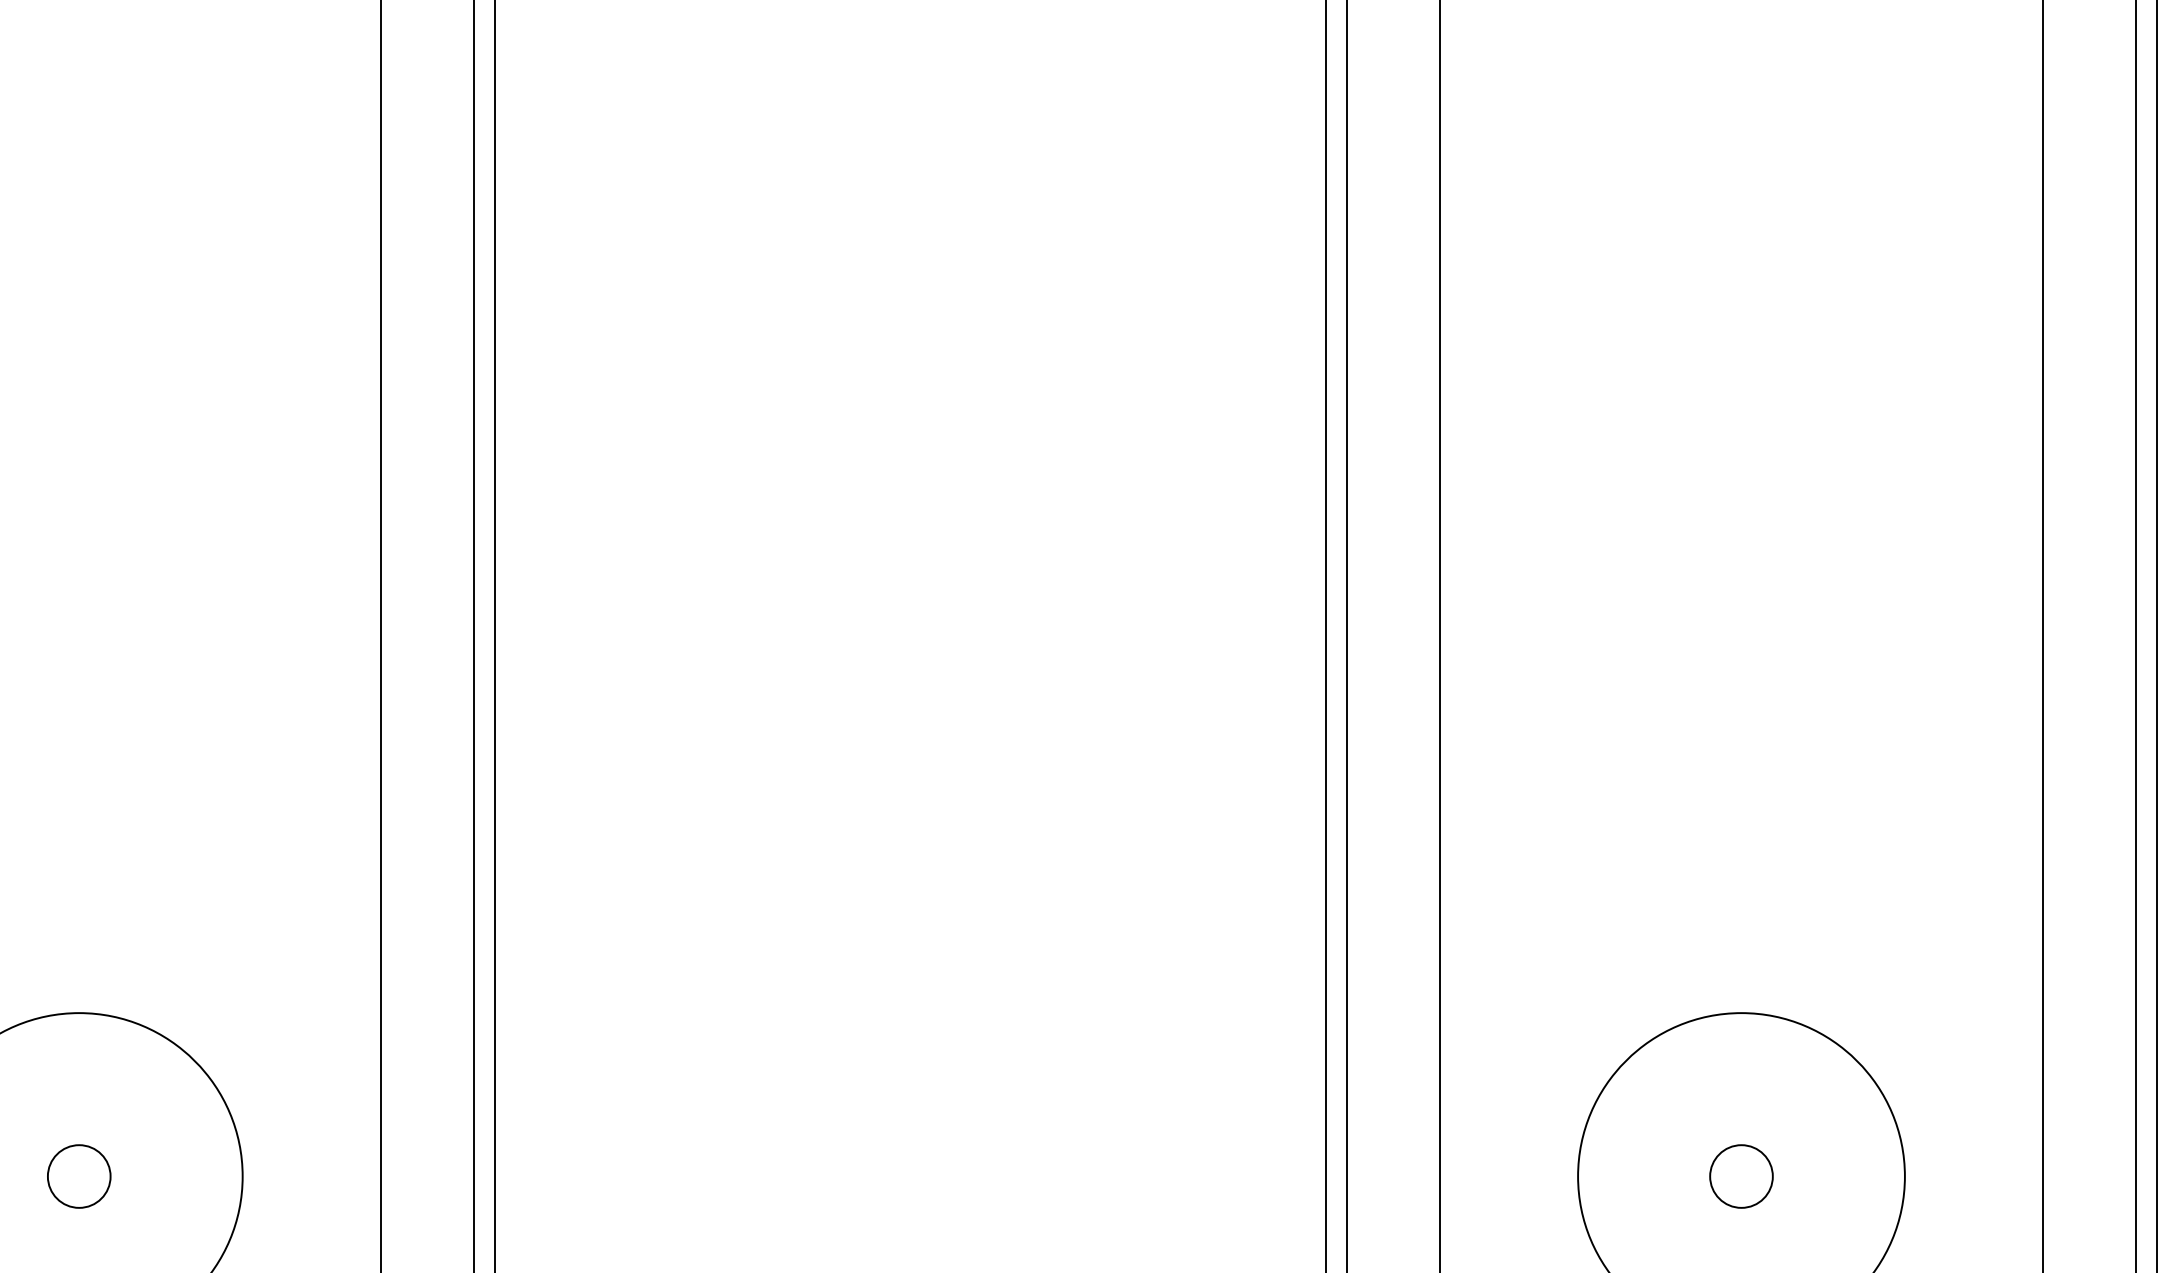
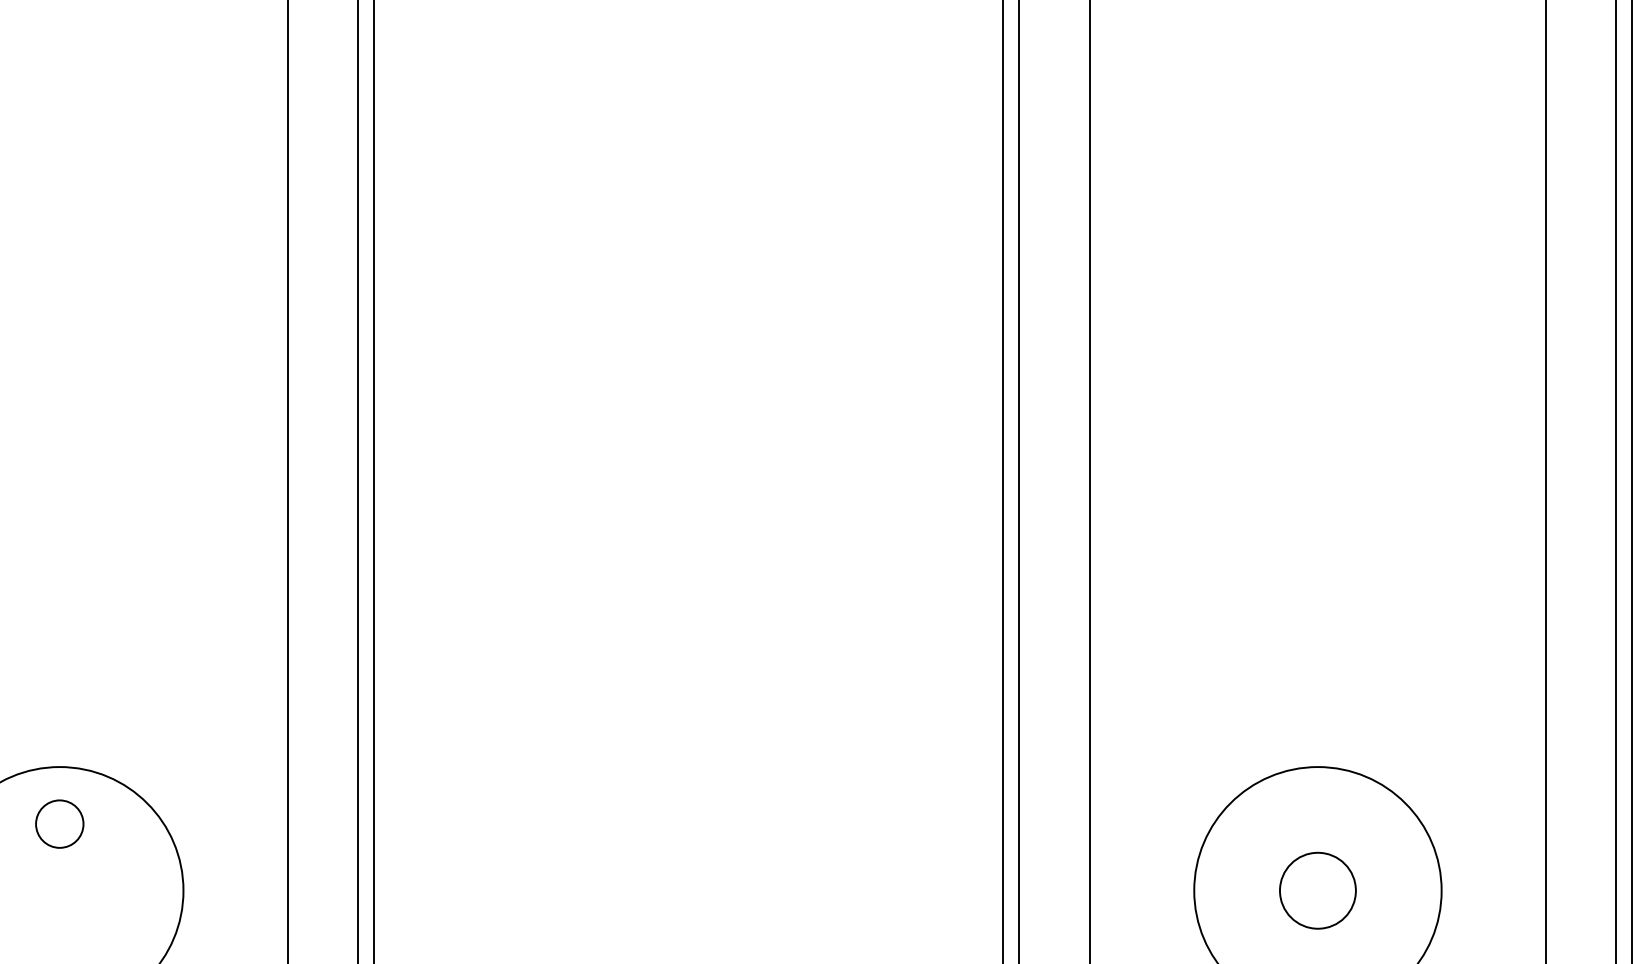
circle: (79, 1176) -> (59, 824), moved
circle: (1741, 1176) -> (1317, 890), size x1.6

